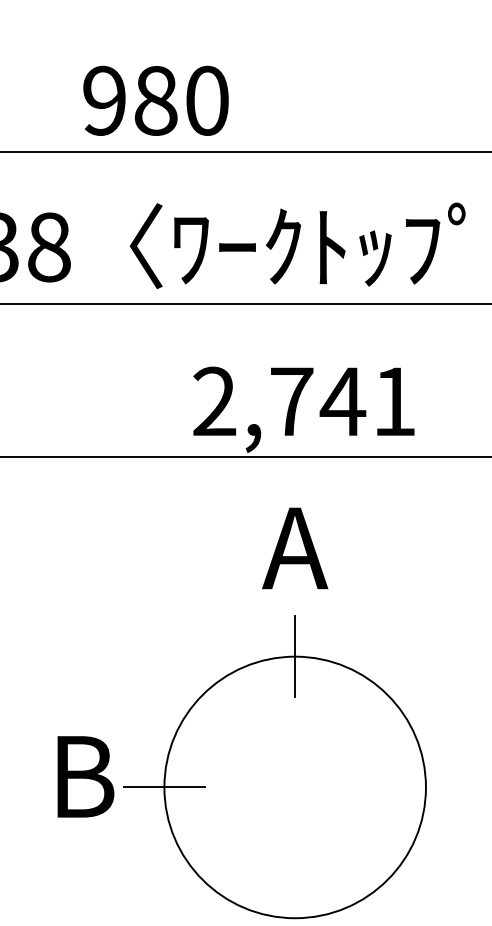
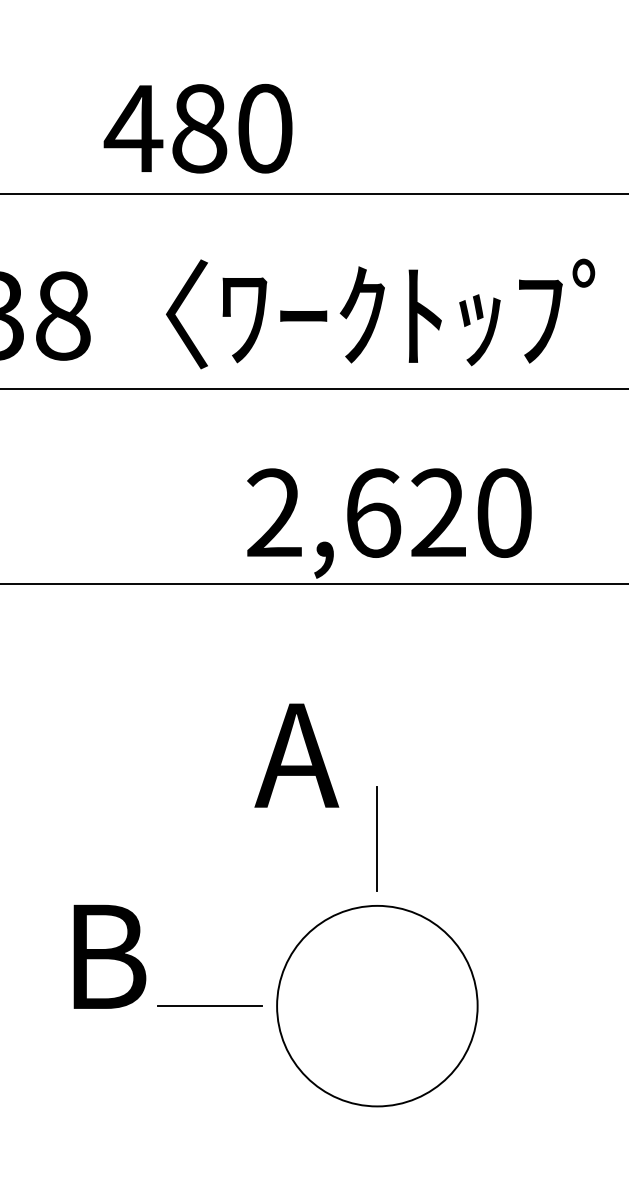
text: (104, 100) -> (133, 128), 980 -> 480
text: (343, 401) -> (439, 512), 2,741 -> 2,620
text: (295, 548) -> (297, 755), moved
text: (85, 776) -> (109, 956), moved
circle: (294, 787) -> (376, 1006), size x0.6

